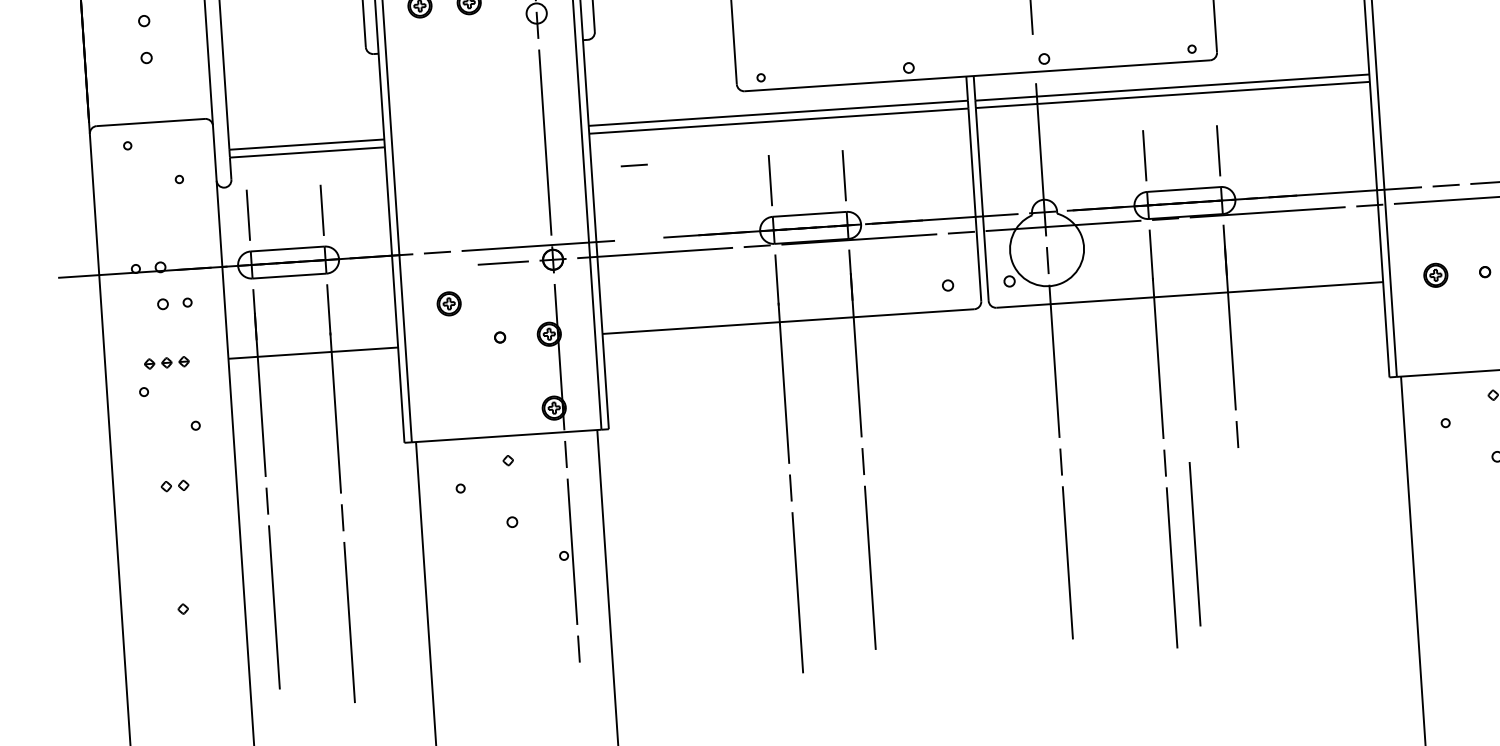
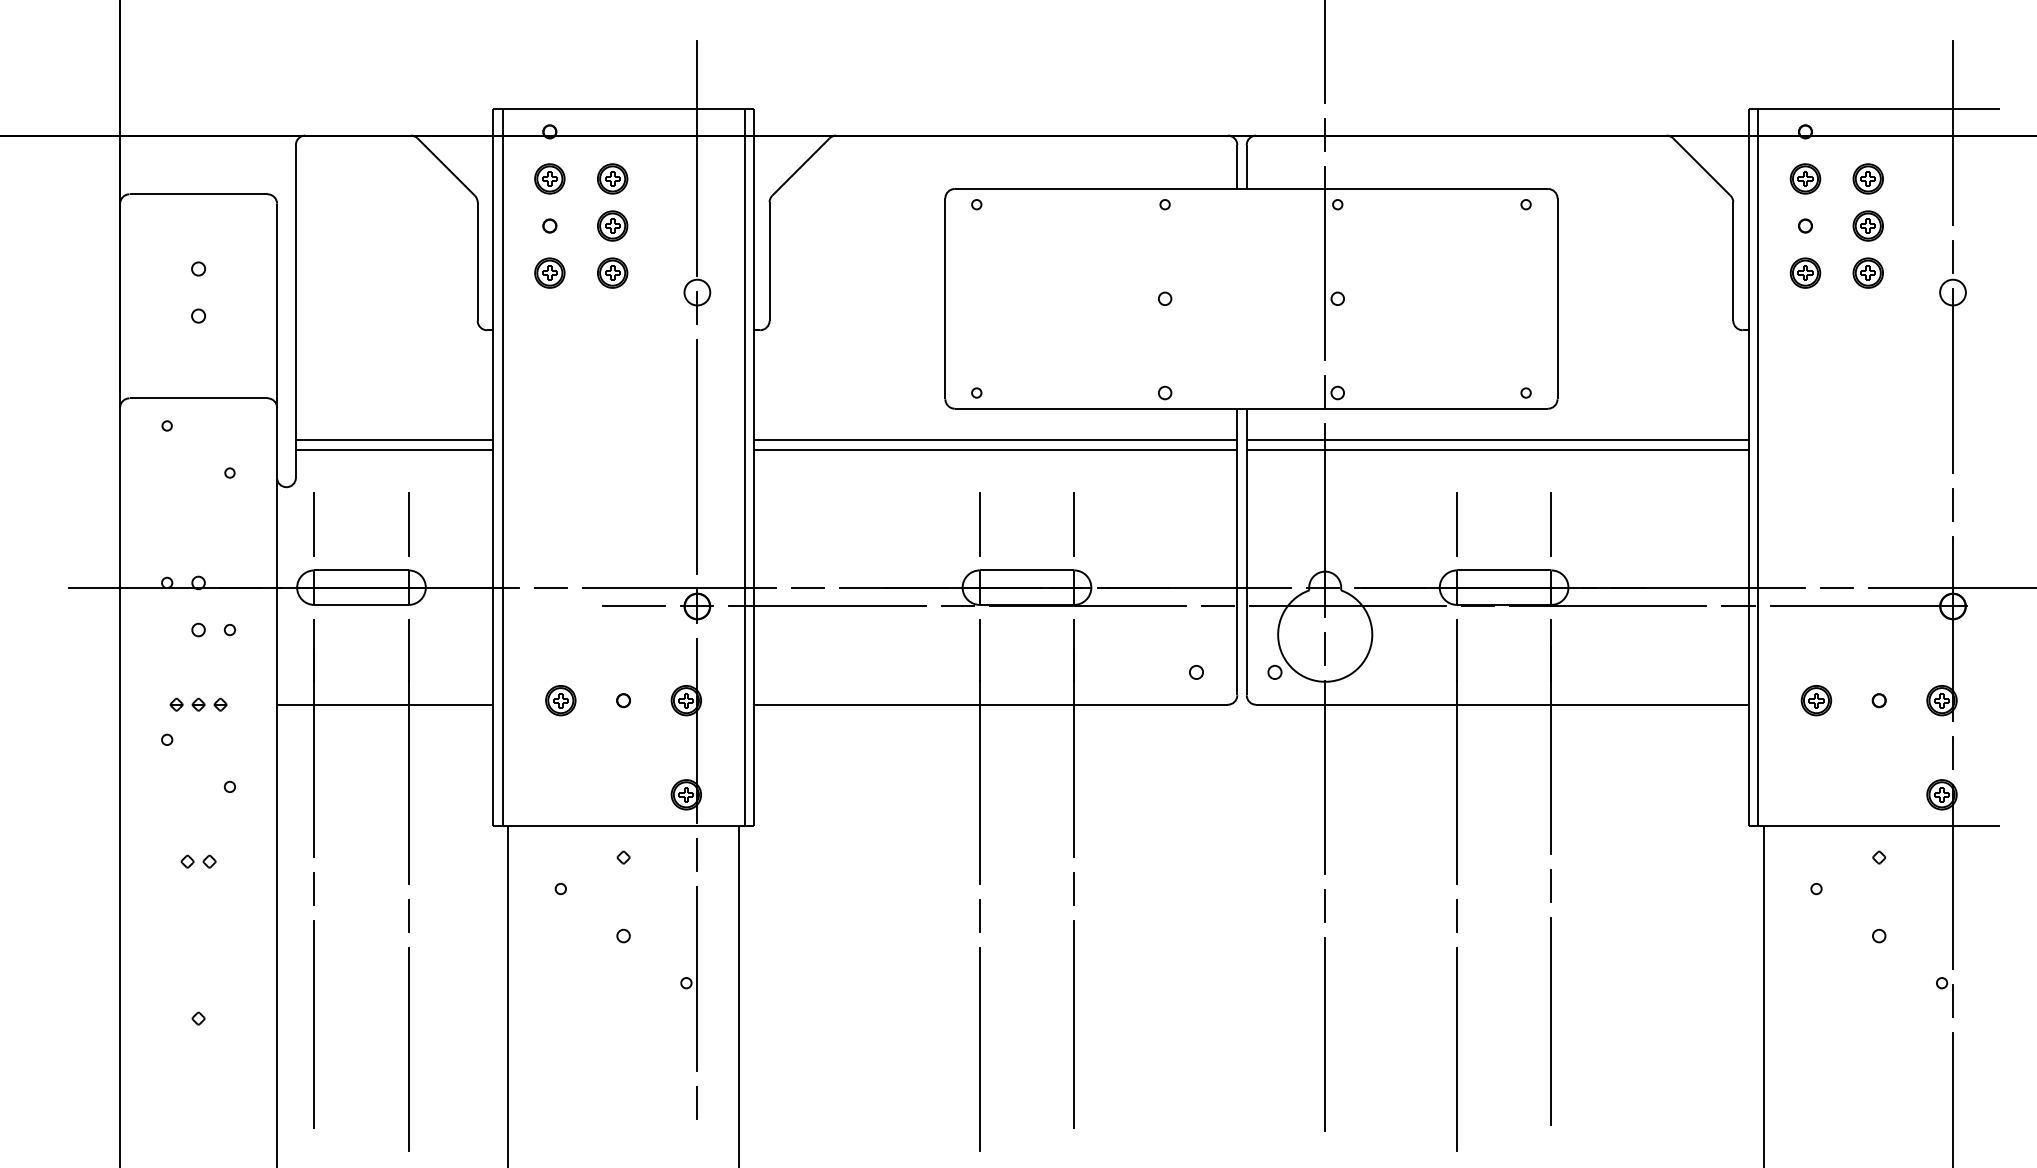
line: (1034, 59) -> (1325, 392), added
line: (633, 165) -> (807, 587), moved
part: (448, 303) -> (560, 700), moved
line: (1194, 544) -> (1550, 1021), moved

